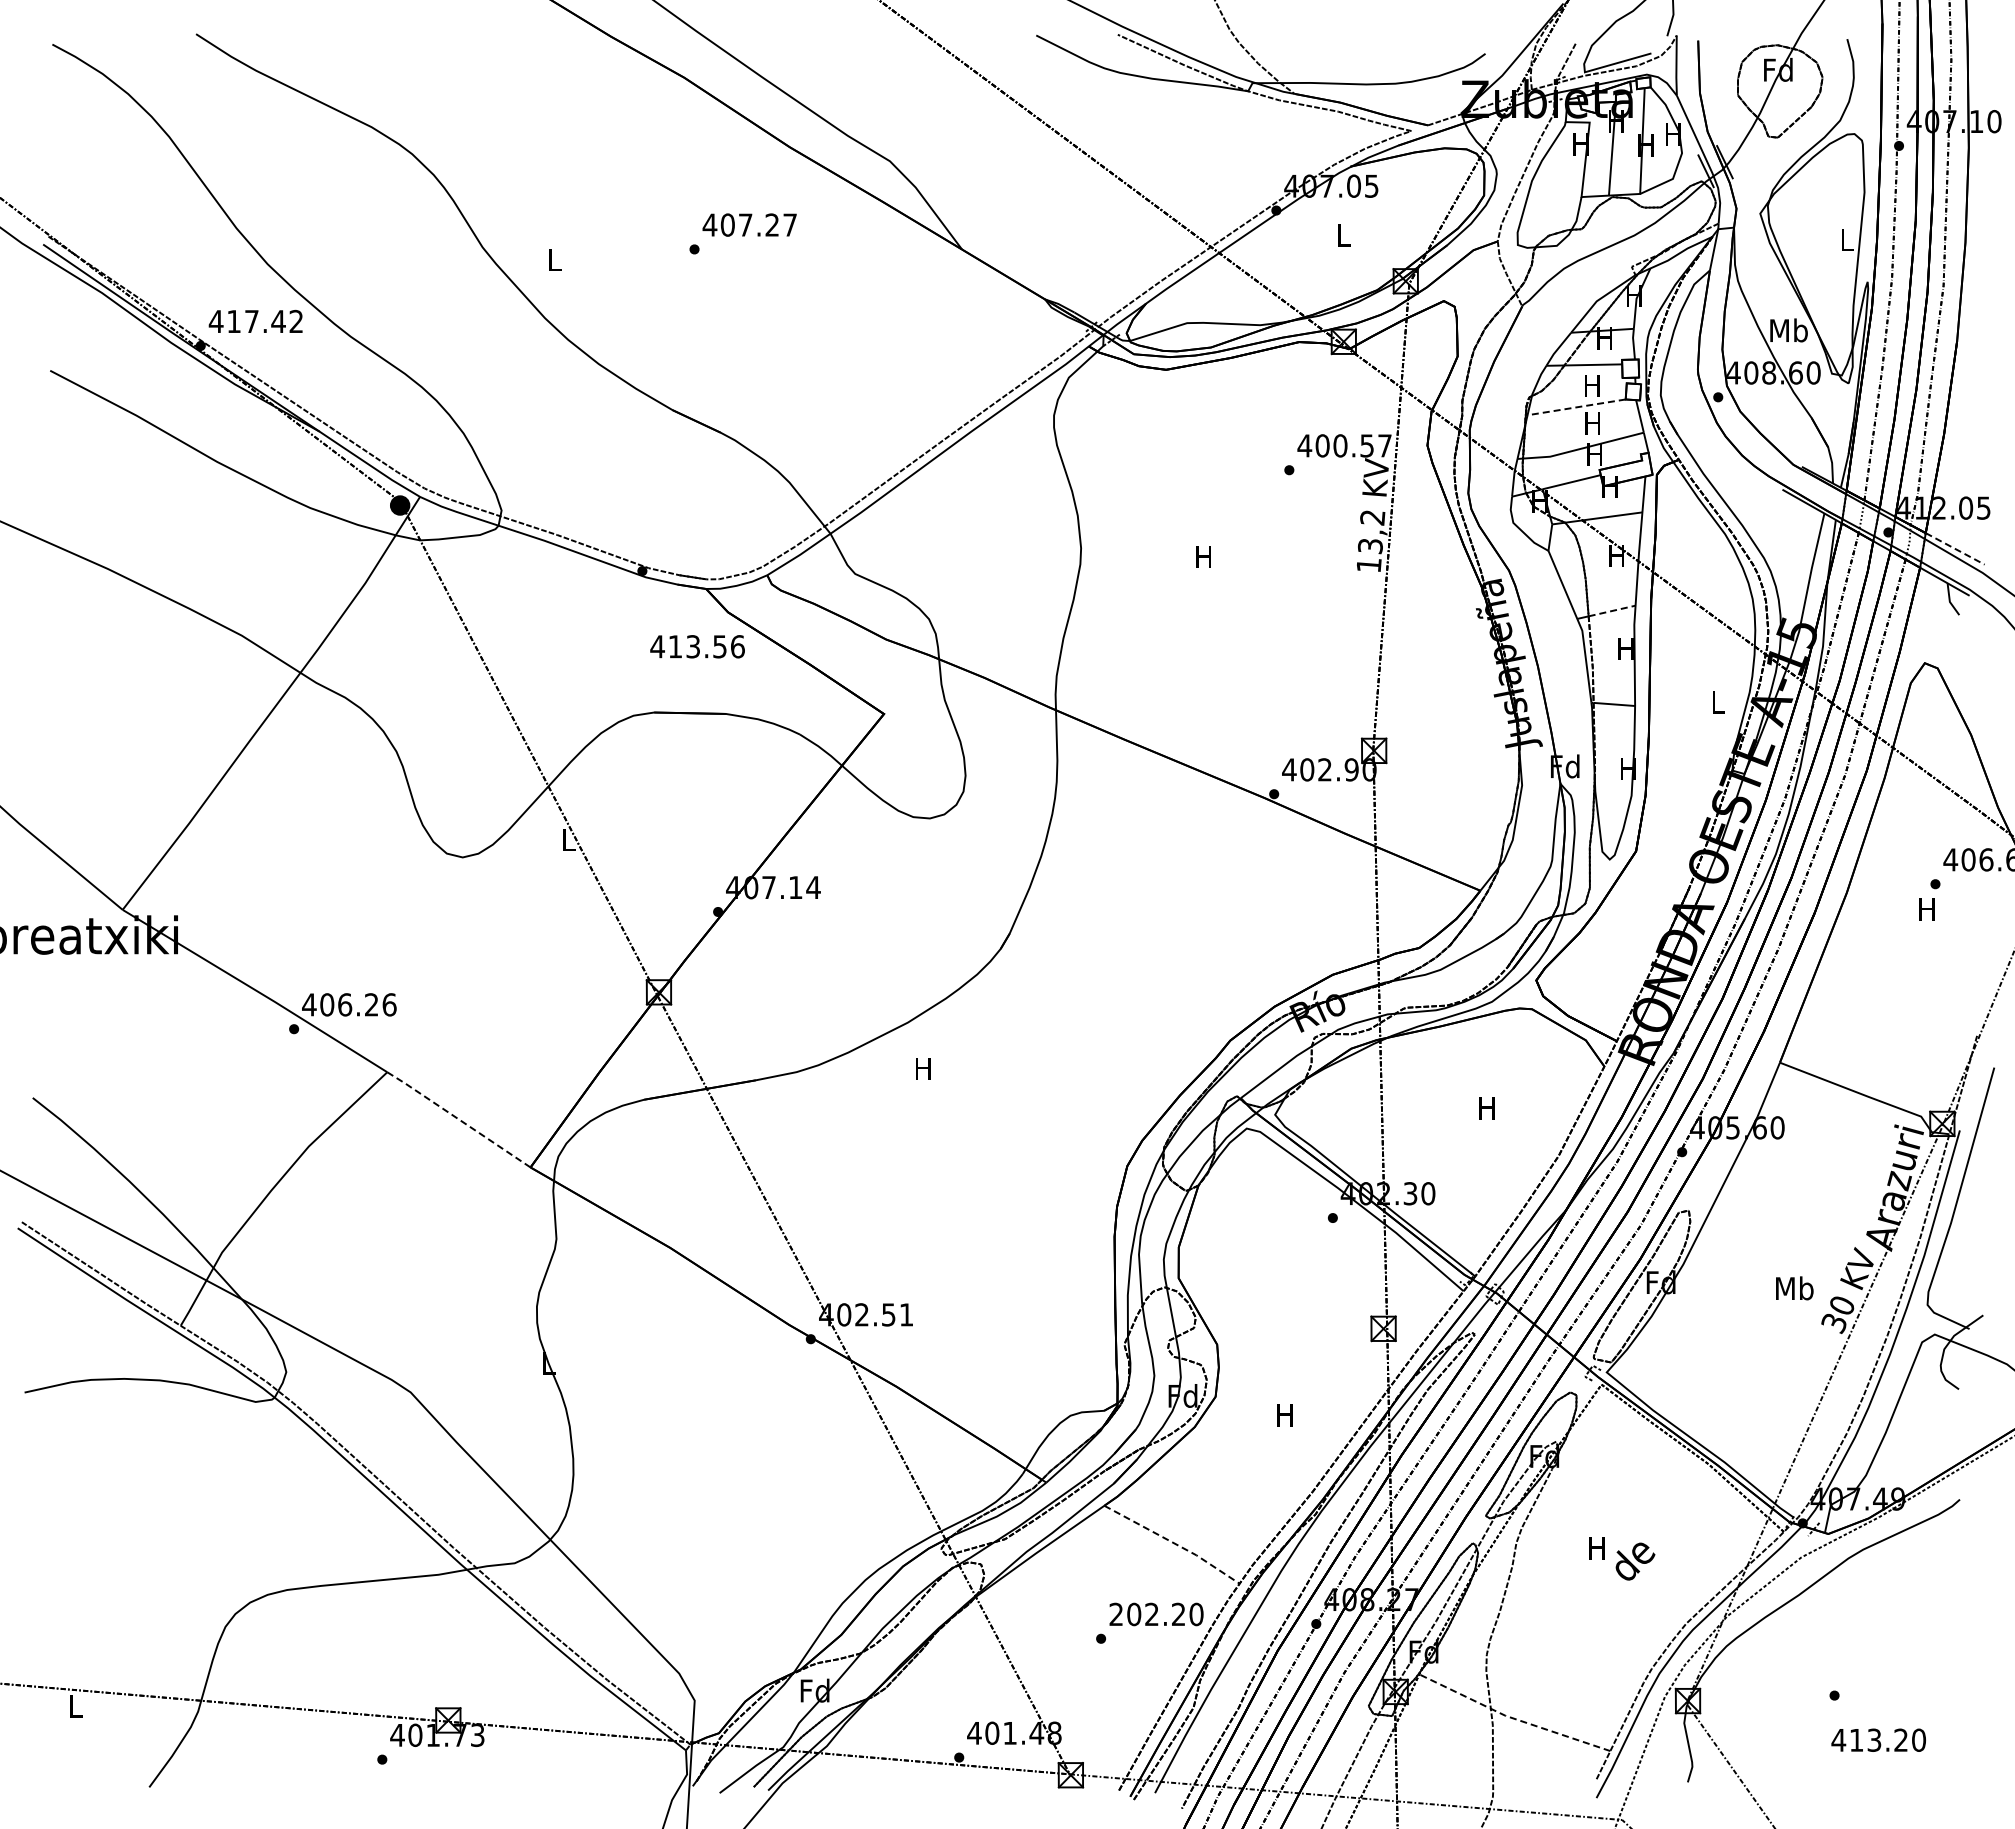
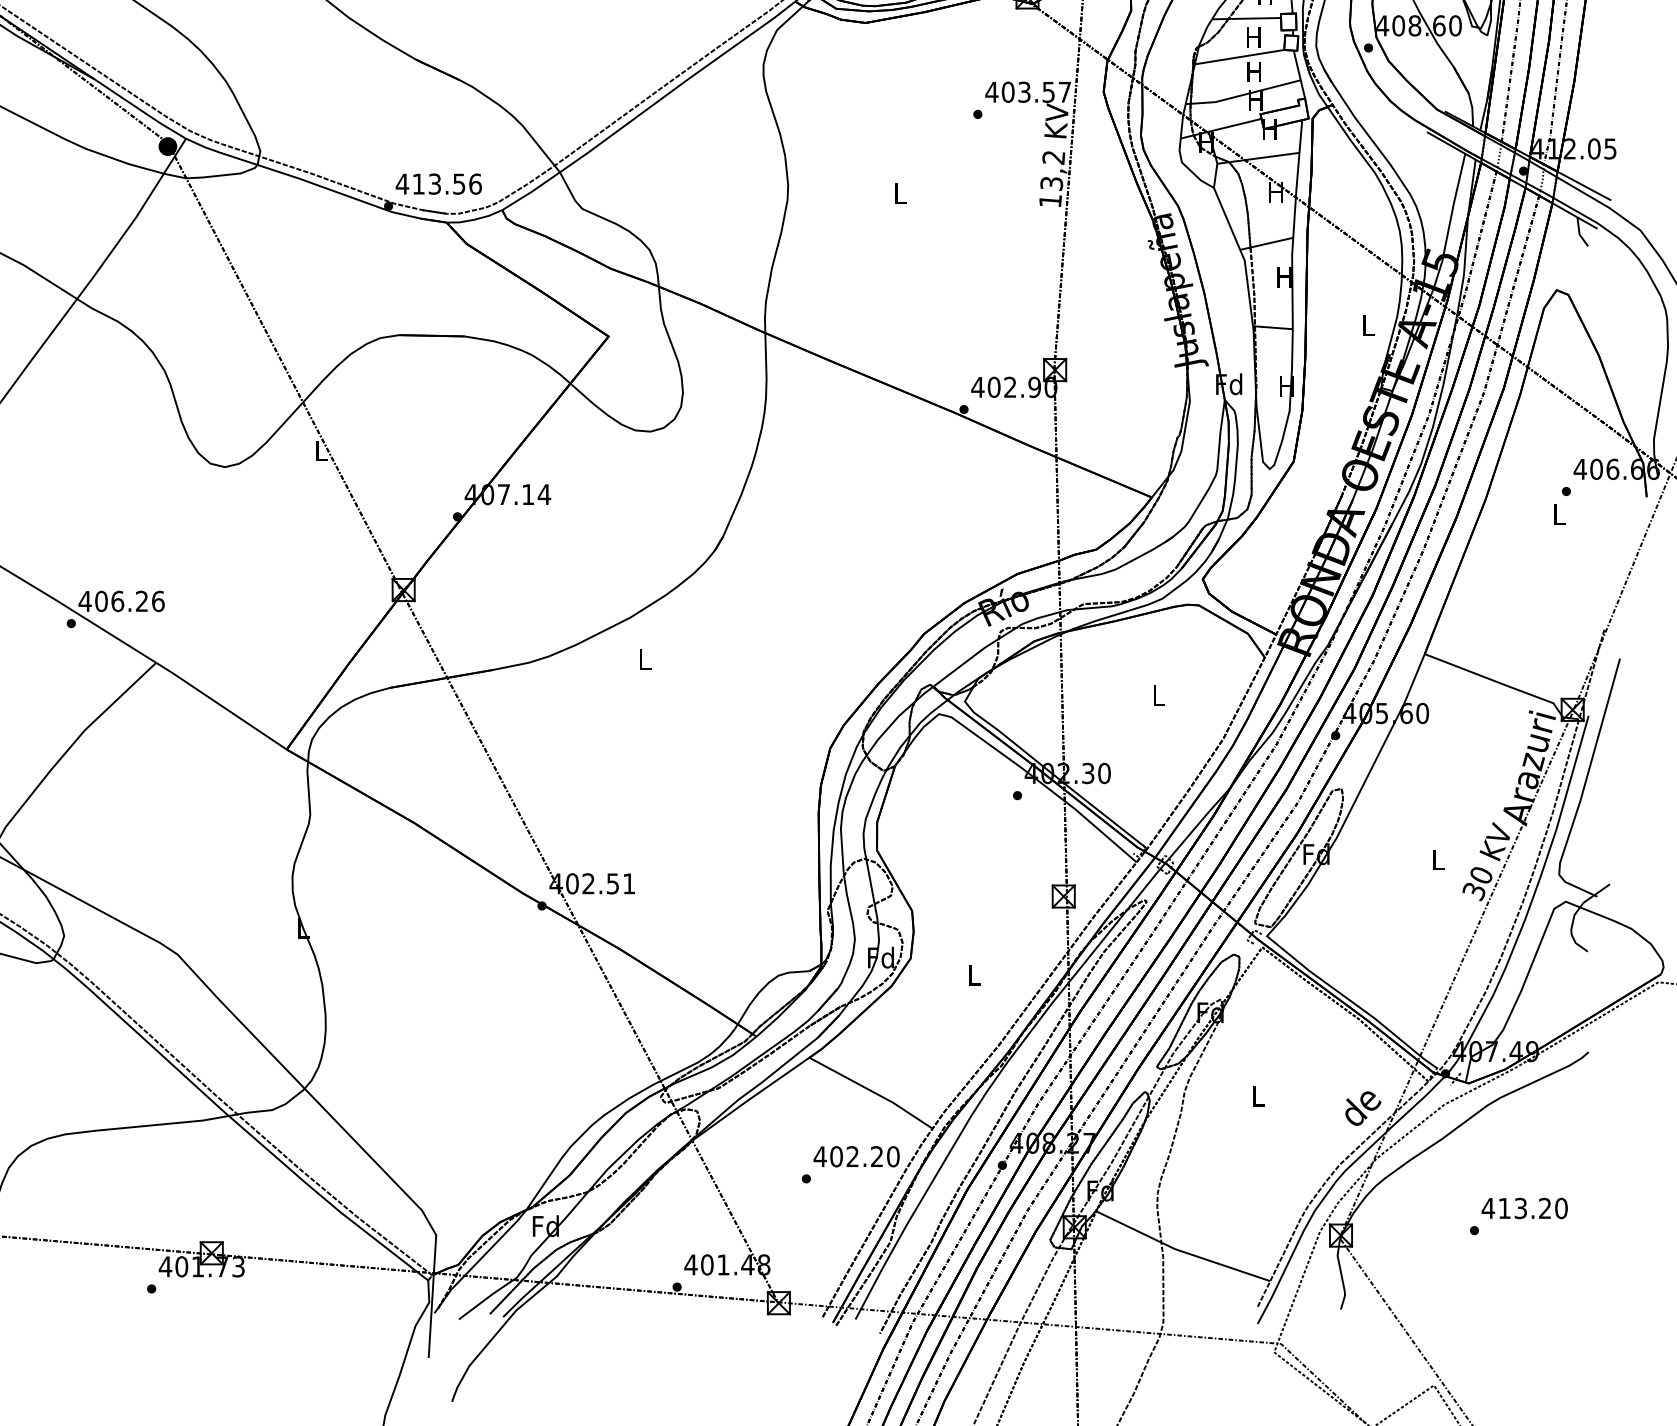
line: (1575, 407) -> (1238, 57), dashed -> solid
text: (1340, 445) -> (1024, 91), 400.57 -> 403.57
line: (1955, 549) -> (1584, 186), dashed -> solid
text: (1203, 556) -> (899, 193), H -> L
line: (1612, 610) -> (1272, 242), dashed -> solid
text: (697, 646) -> (438, 183), moved
text: (1926, 909) -> (1558, 514), H -> L
text: (923, 1068) -> (644, 659), H -> L
text: (1486, 1108) -> (1157, 695), H -> L
line: (458, 1119) -> (221, 705), dashed -> solid
text: (1794, 1288) -> (1438, 859), Mb -> L
text: (1284, 1415) -> (973, 975), H -> L
line: (1173, 1543) -> (872, 1092), dashed -> solid
text: (1596, 1548) -> (1257, 1096), H -> L
text: (1635, 1561) -> (1363, 1108), moved
text: (1116, 1613) -> (820, 1155), 202.20 -> 402.20
line: (1512, 1718) -> (1181, 1251), dashed -> solid
text: (1878, 1739) -> (1524, 1207), moved

